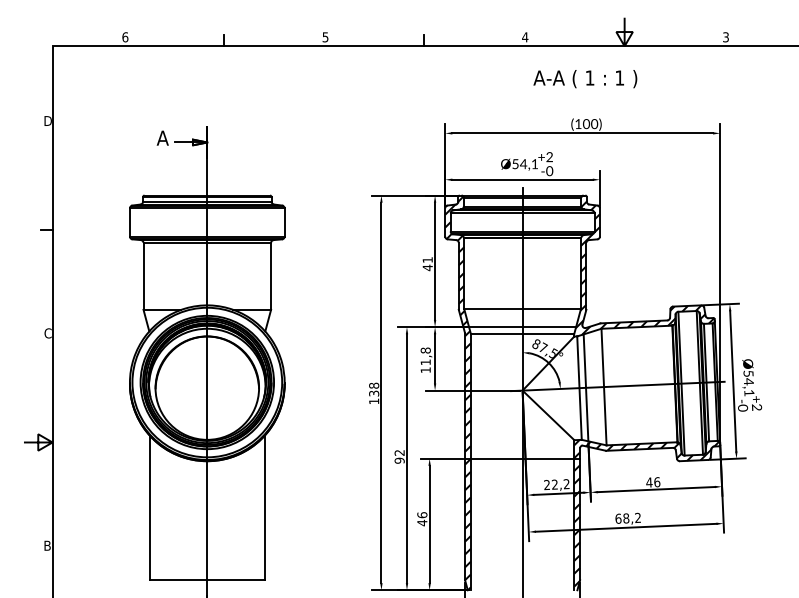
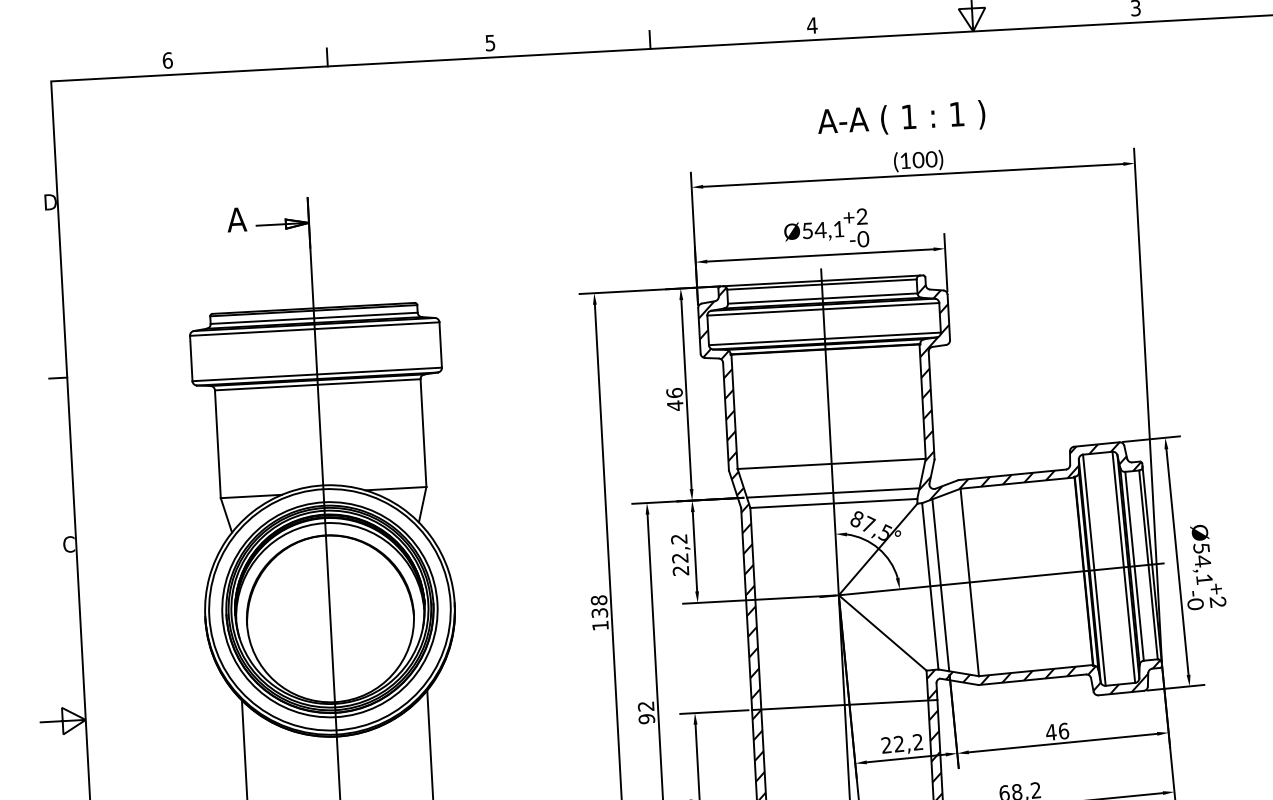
text: (585, 79) -> (901, 119), moved
text: (427, 259) -> (674, 392), 41 -> 46
text: (425, 360) -> (679, 555), 11,8 -> 22,2

